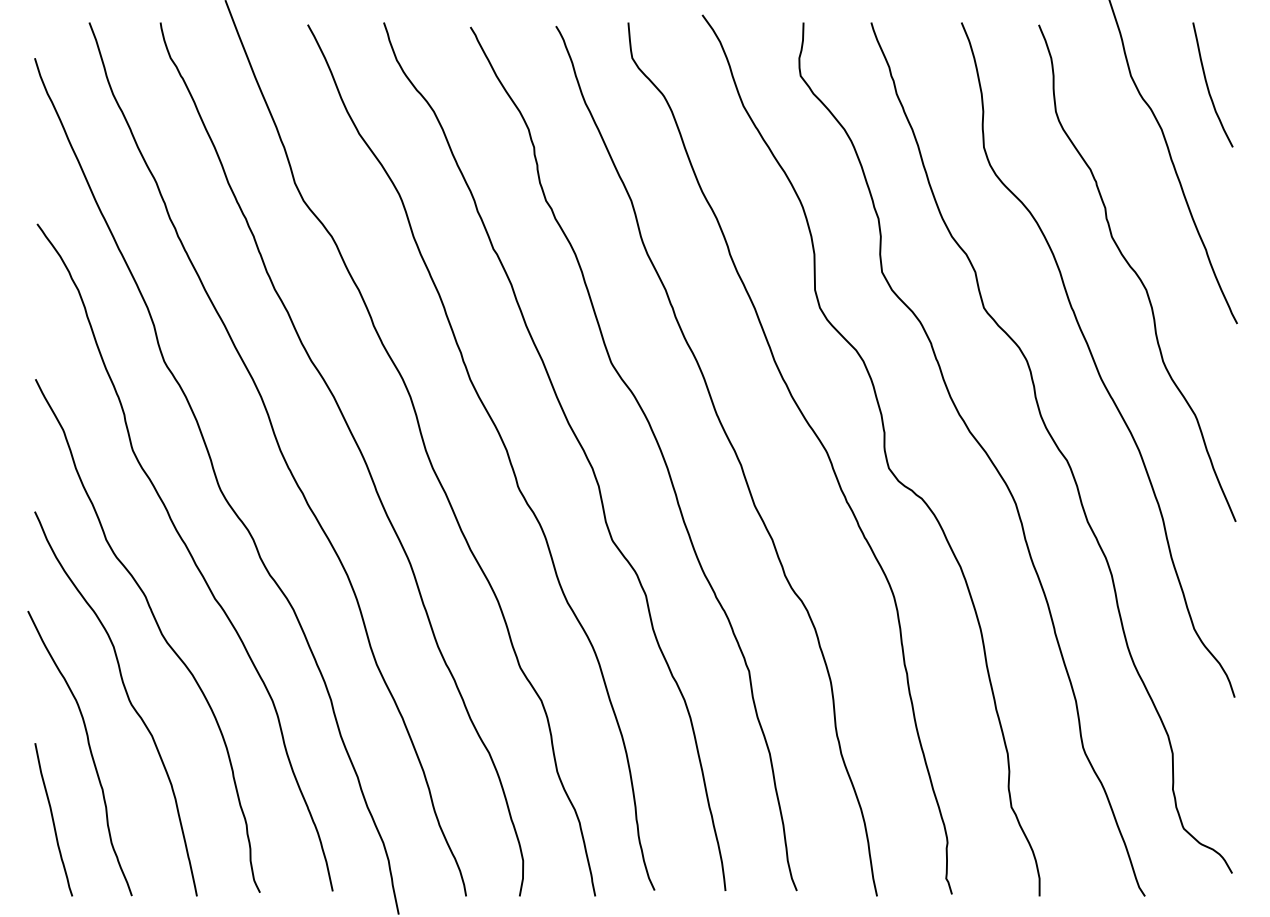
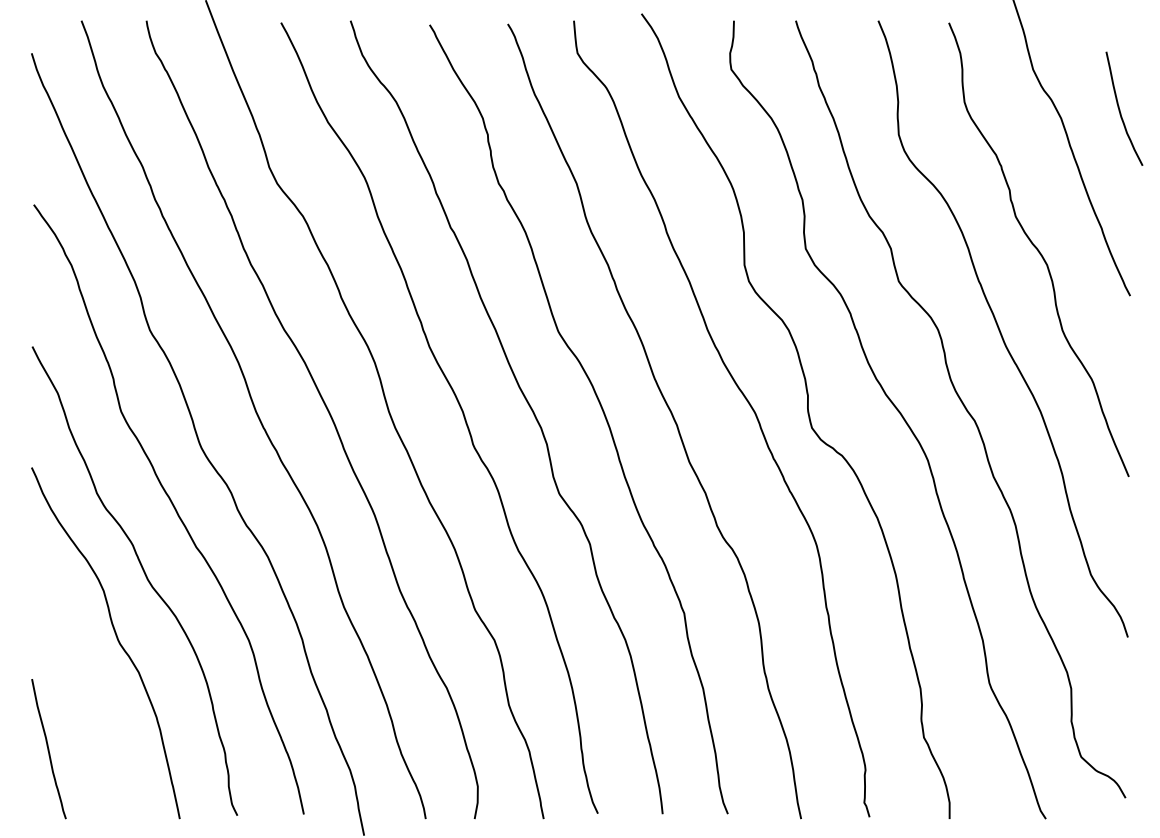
curve: (1208, 85) -> (1120, 109), moved
curve: (89, 750) -> (81, 685), removed

